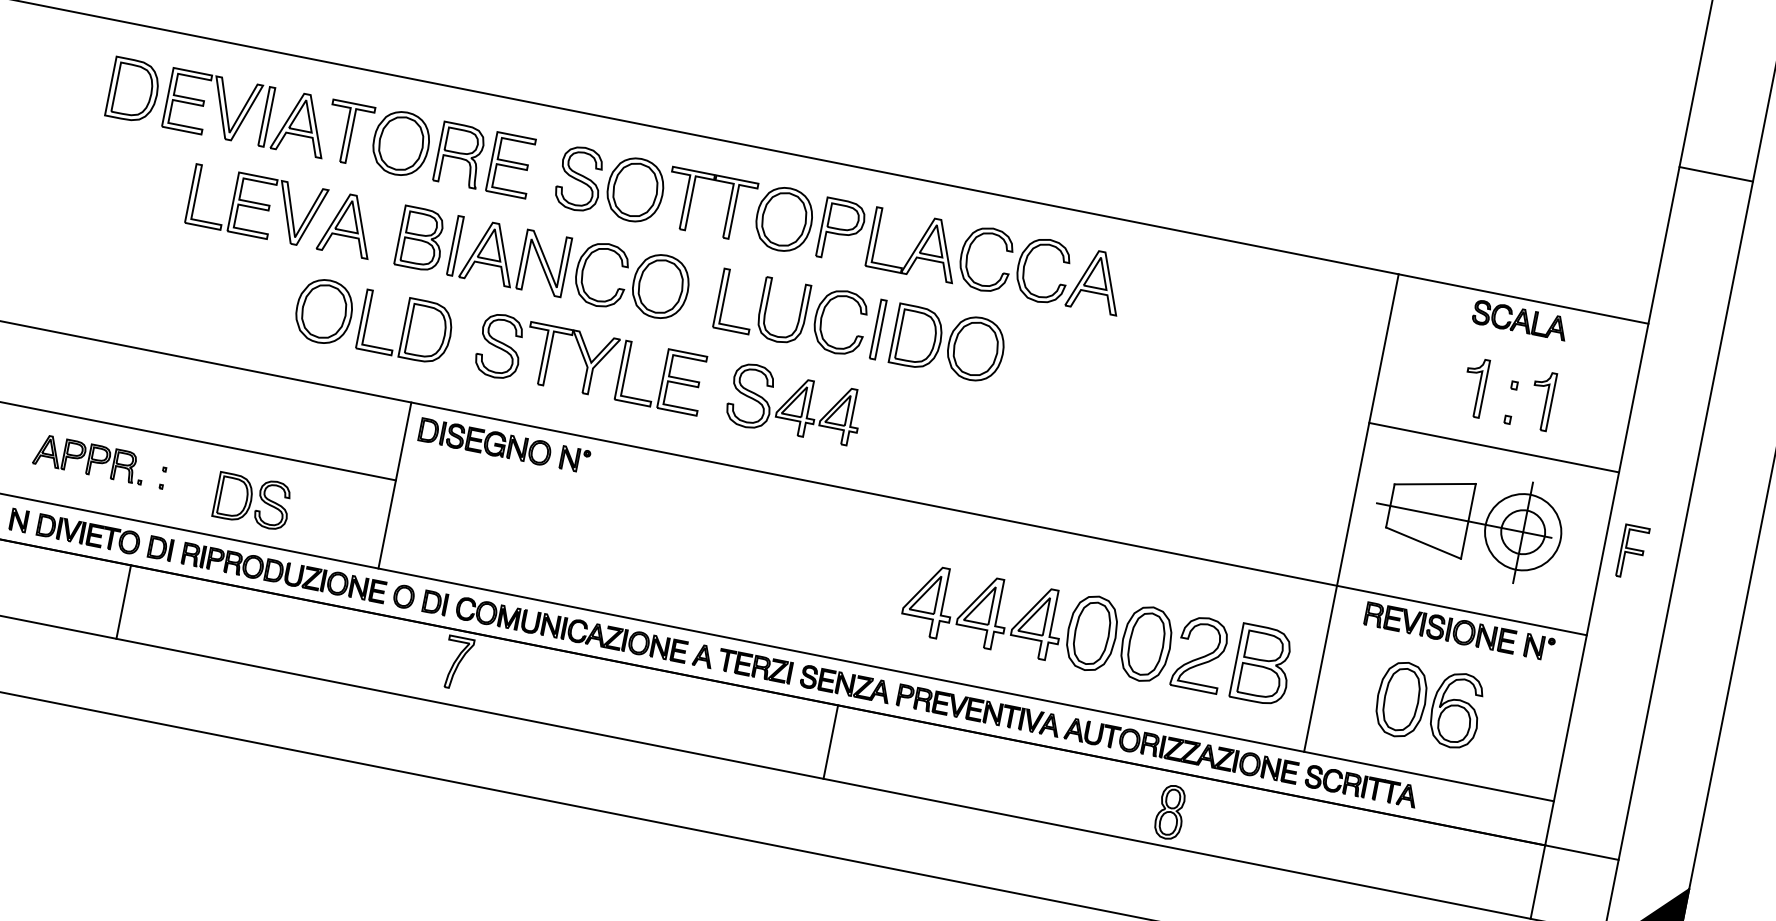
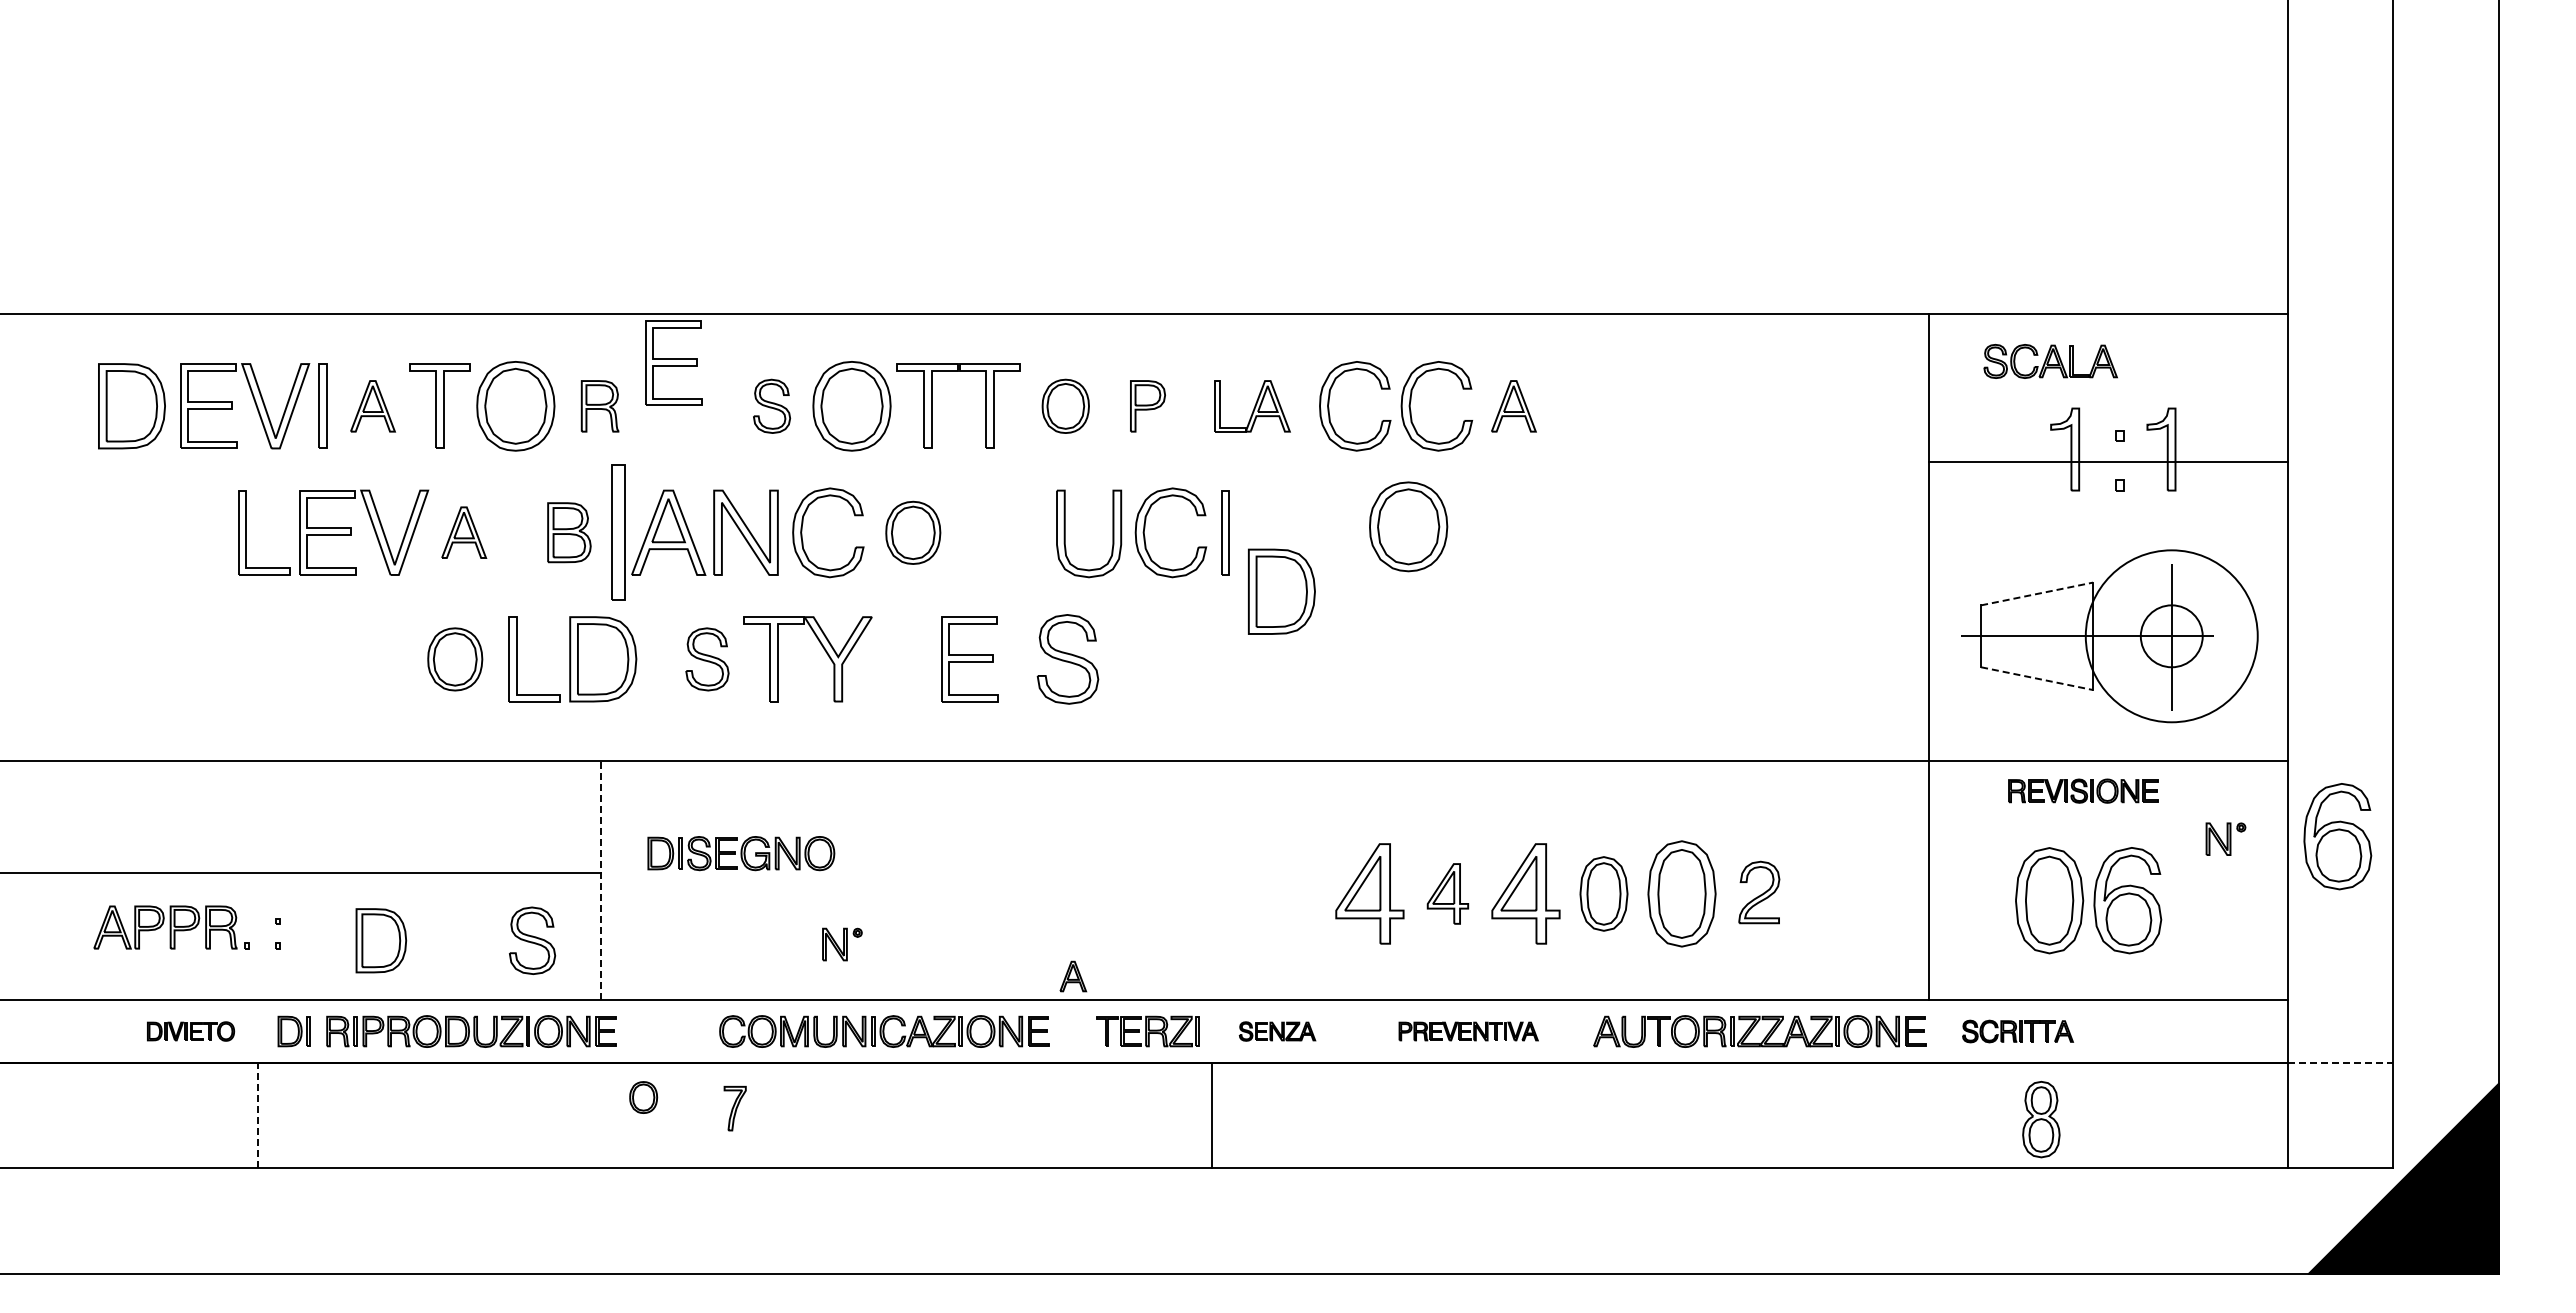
part: (301, 123) -> (372, 406), size x0.6
part: (459, 155) -> (599, 406), size x0.6
part: (511, 164) -> (673, 362), moved
line: (1716, 174) -> (2340, 89), removed
part: (579, 178) -> (771, 406), size x0.6
part: (784, 219) -> (1065, 406), size x0.6
part: (347, 224) -> (463, 532), size x0.6
part: (841, 230) -> (1147, 406), size x0.6
part: (421, 238) -> (569, 532), size x0.7
part: (455, 245) -> (618, 532), size x1.6
part: (914, 245) -> (1252, 406), size x0.6
part: (1096, 281) -> (1513, 406), size x0.6
part: (660, 286) -> (912, 532), size x0.7
part: (724, 298) -> (1004, 532), removed
part: (323, 311) -> (454, 659), size x0.7
part: (1520, 320) -> (2050, 361), moved
part: (917, 337) -> (1281, 591), moved
part: (499, 346) -> (707, 659), size x0.7
part: (975, 348) -> (1408, 526), moved
part: (625, 371) -> (888, 659), removed
part: (824, 415) -> (1174, 666), removed
part: (485, 441) -> (741, 853), moved
line: (1494, 447) -> (2108, 462), moved
part: (575, 459) -> (842, 944), moved
line: (1435, 483) -> (2037, 593), solid -> dashed
line: (394, 484) -> (600, 879), solid -> dashed
part: (273, 504) -> (532, 940), moved
part: (19, 520) -> (91, 1031), removed
circle: (1522, 532) -> (2171, 636), size x1.6
part: (88, 534) -> (190, 1031), size x0.6
line: (1423, 543) -> (2037, 678), solid -> dashed
part: (1632, 551) -> (2328, 633), removed
part: (403, 596) -> (643, 1097), moved
line: (123, 602) -> (257, 1115), solid -> dashed
part: (434, 602) -> (687, 1031), removed
part: (983, 611) -> (1447, 893), size x0.6
part: (1440, 627) -> (2083, 790), size x0.7
part: (1091, 633) -> (1603, 893), size x0.7
part: (1539, 647) -> (2225, 838), moved
part: (1200, 653) -> (1759, 892), size x0.6
part: (703, 656) -> (1073, 976), moved
part: (456, 662) -> (734, 1108), size x0.6
part: (1262, 664) -> (1848, 890), removed
part: (845, 684) -> (1277, 1031), size x0.6
part: (1611, 694) -> (2337, 836), added
part: (978, 710) -> (1468, 1031), size x0.6
line: (830, 742) -> (1211, 1115), moved
part: (1361, 786) -> (2017, 1031), size x0.7
part: (1170, 812) -> (2041, 1119), moved
line: (1581, 852) -> (2340, 1062), solid -> dashed

